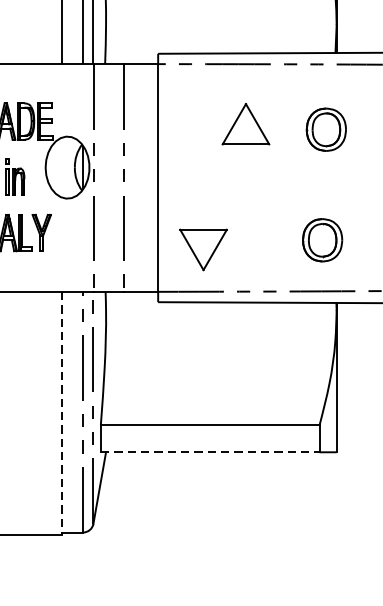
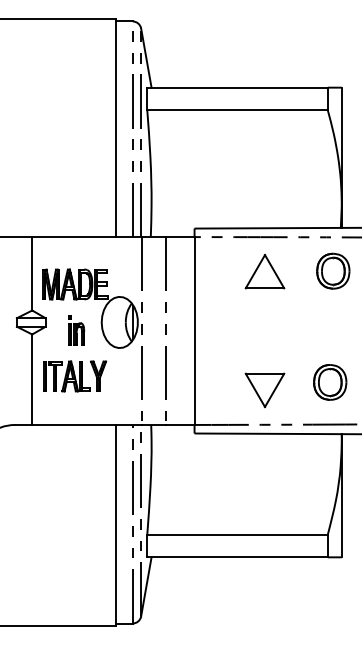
part: (245, 124) -> (264, 271), moved
part: (326, 128) -> (333, 270), moved
part: (202, 250) -> (264, 390), moved
line: (62, 413) -> (115, 525), dashed -> solid
line: (211, 452) -> (238, 557), dashed -> solid

